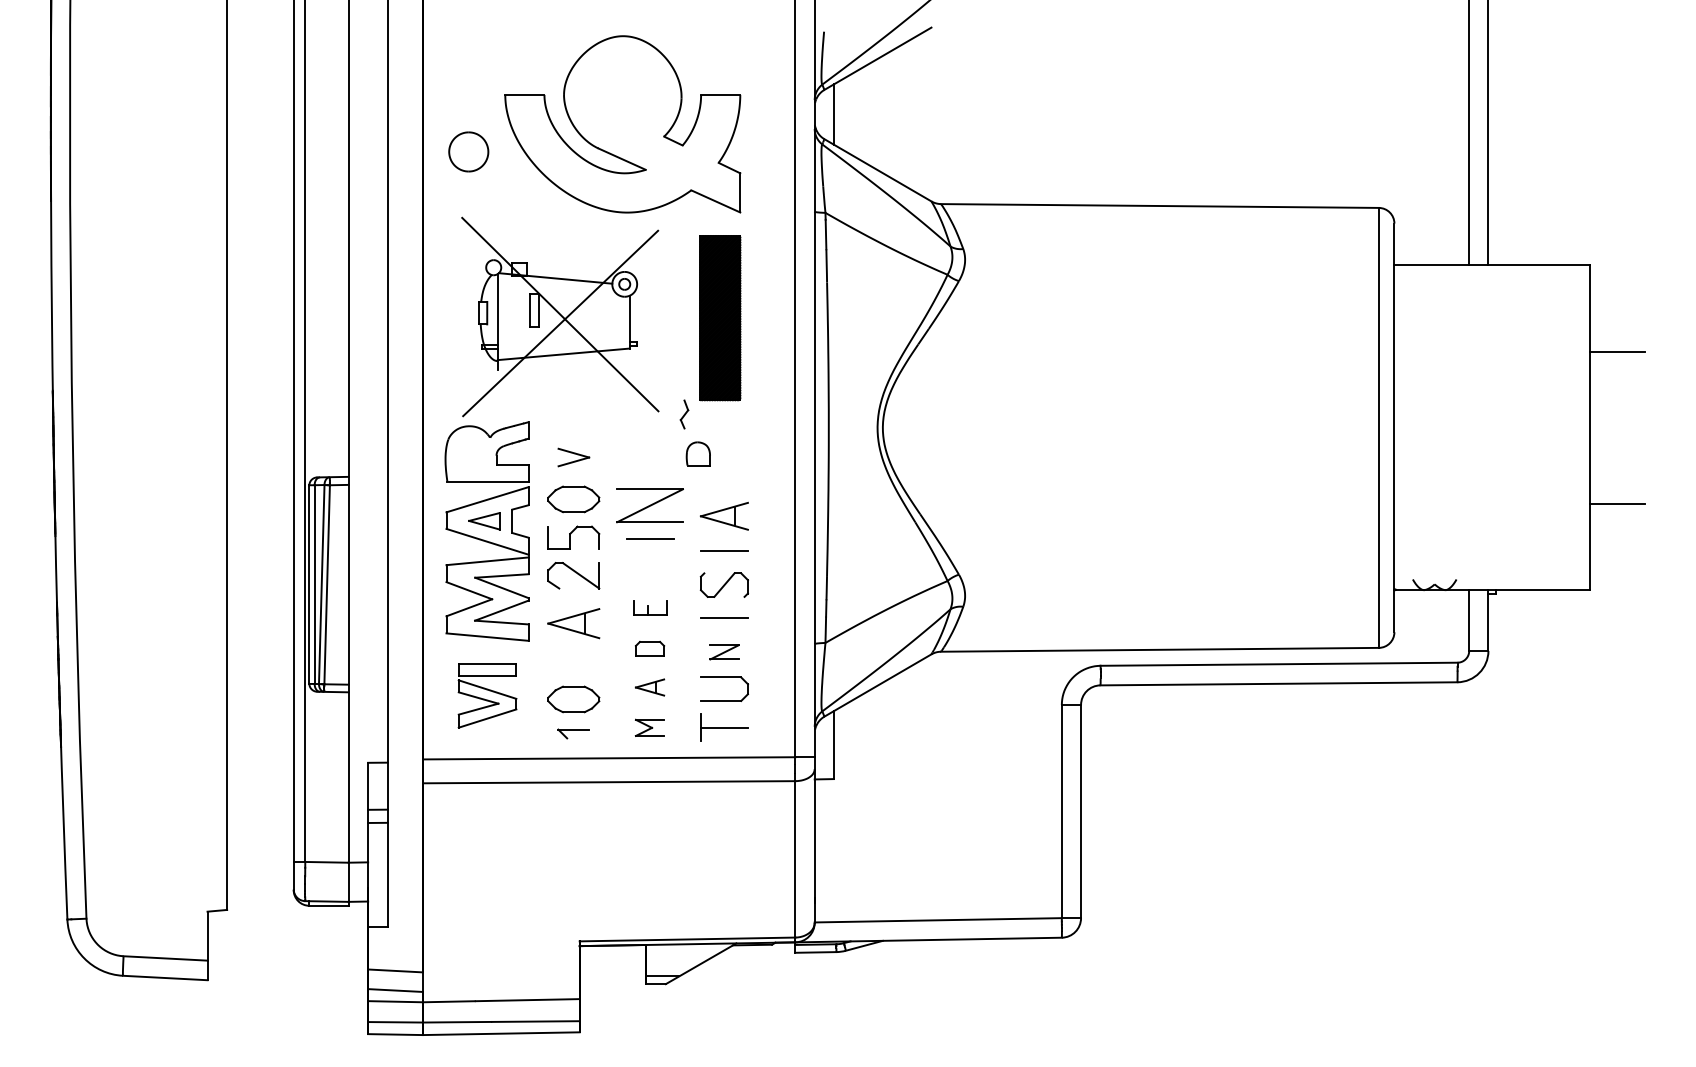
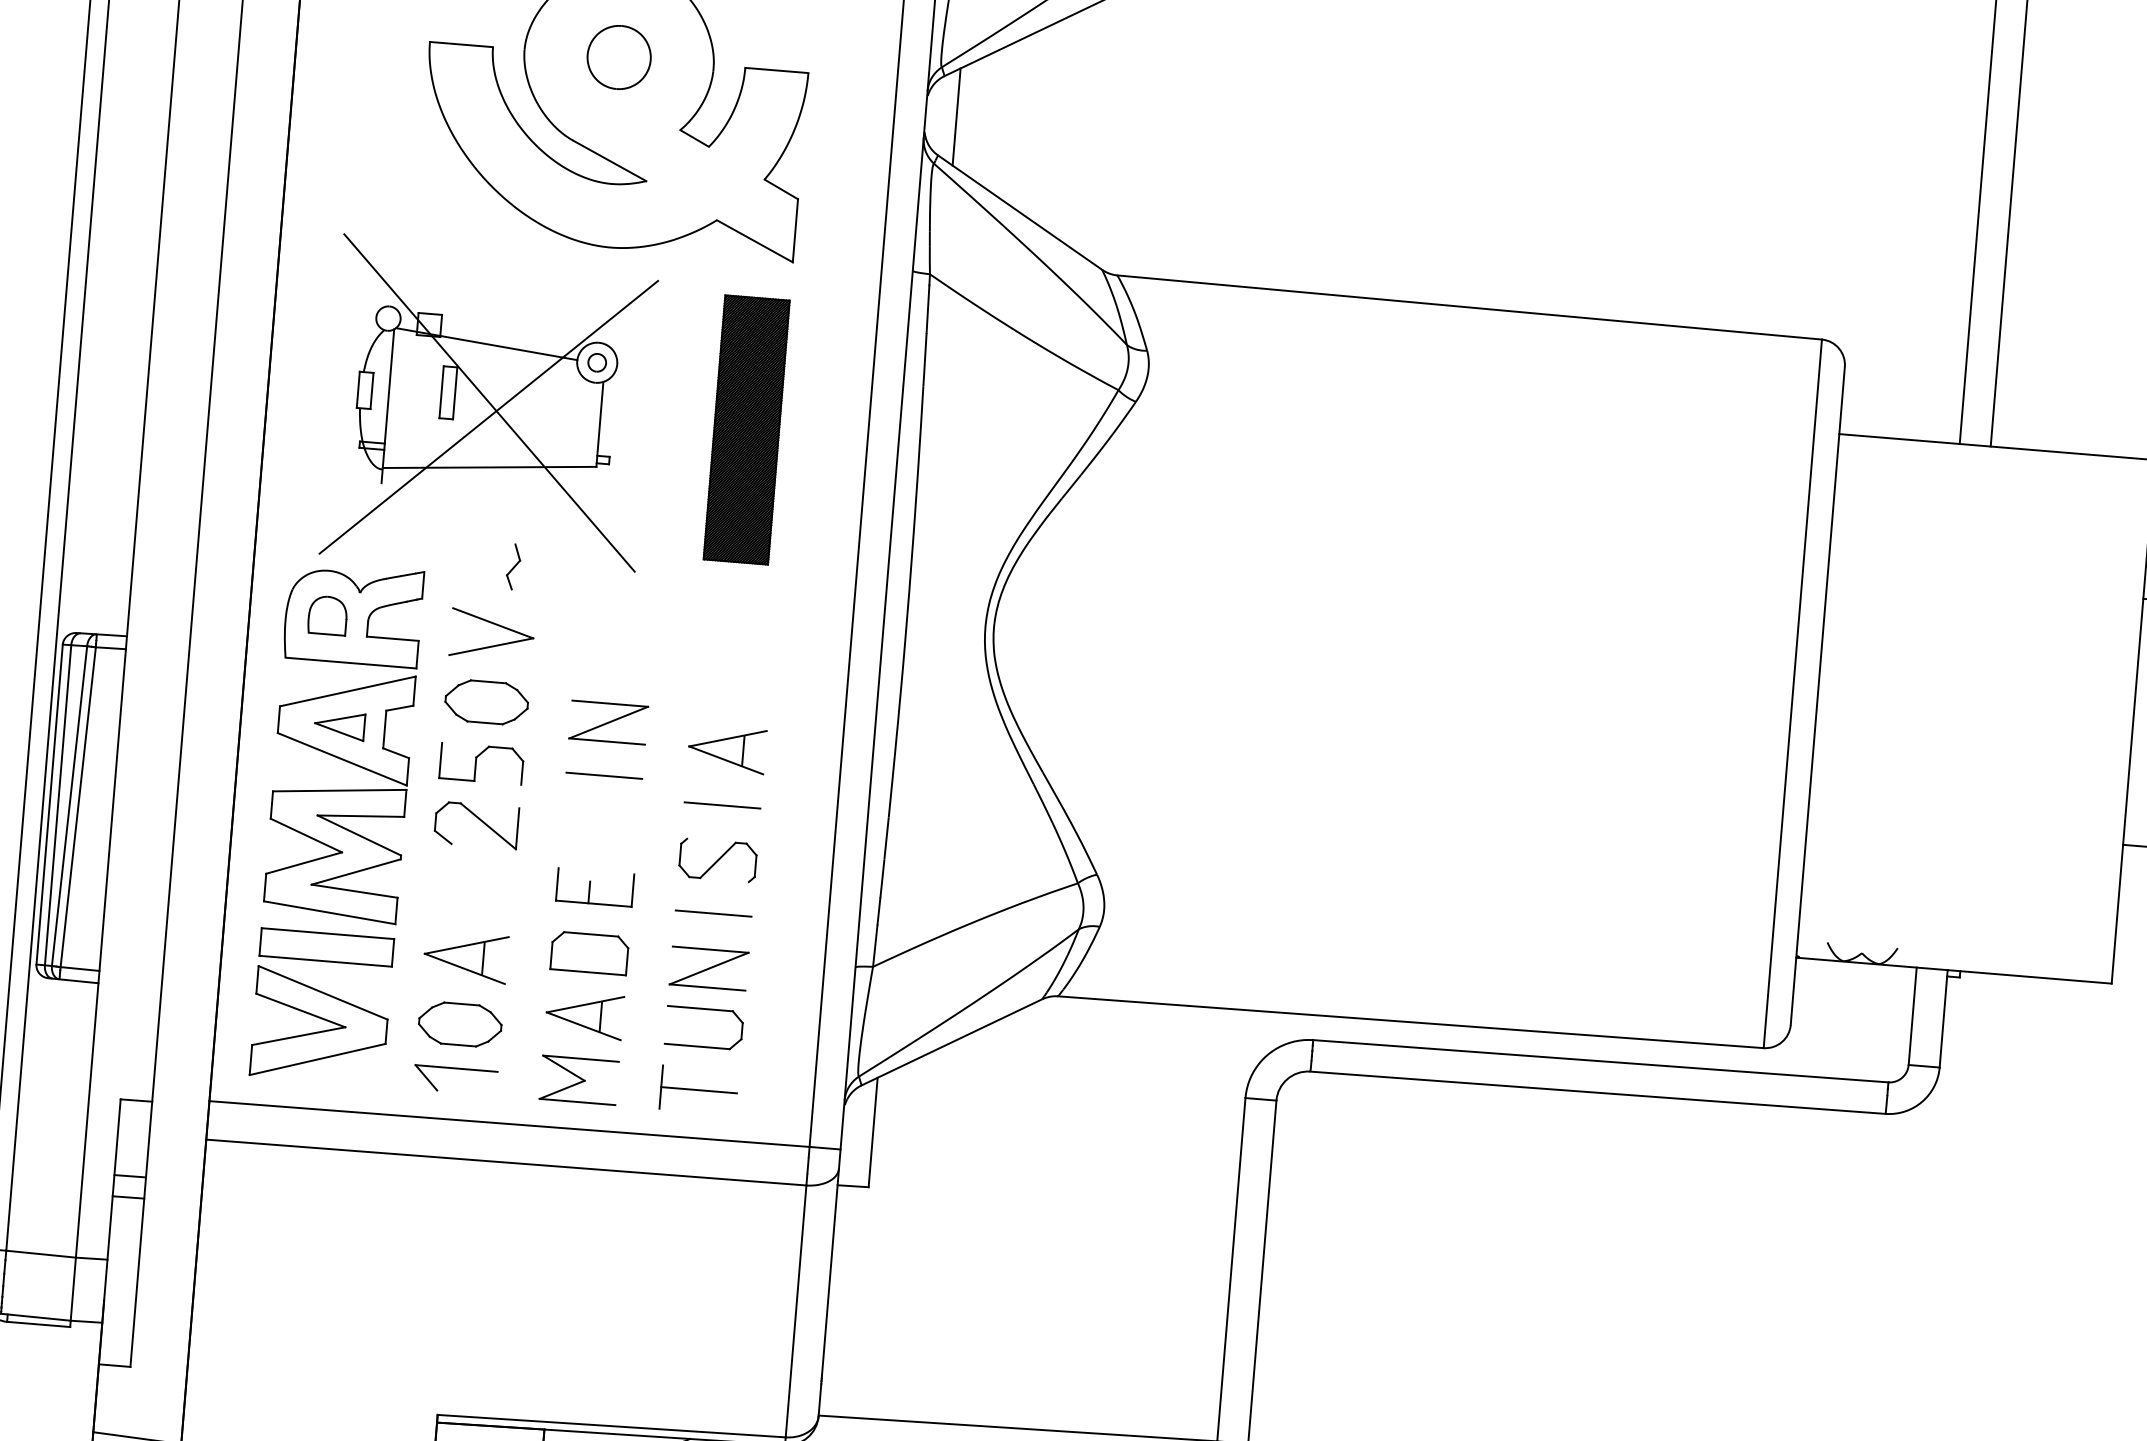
part: (468, 151) -> (618, 56), moved
part: (684, 414) -> (513, 566), moved
part: (697, 453) -> (326, 614), moved
part: (573, 457) -> (491, 634), size x1.67
part: (649, 505) -> (607, 722), size x0.71
part: (650, 607) -> (595, 886), size x1.43
part: (573, 623) -> (465, 956), moved
part: (649, 648) -> (588, 952), size x1.67
part: (724, 652) -> (709, 968), size x1.67
part: (649, 687) -> (583, 1015), size x1.67
part: (487, 695) -> (321, 1006), size x1.43
part: (649, 727) -> (578, 1079), size x1.67
part: (573, 733) -> (455, 1079), size x1.67

